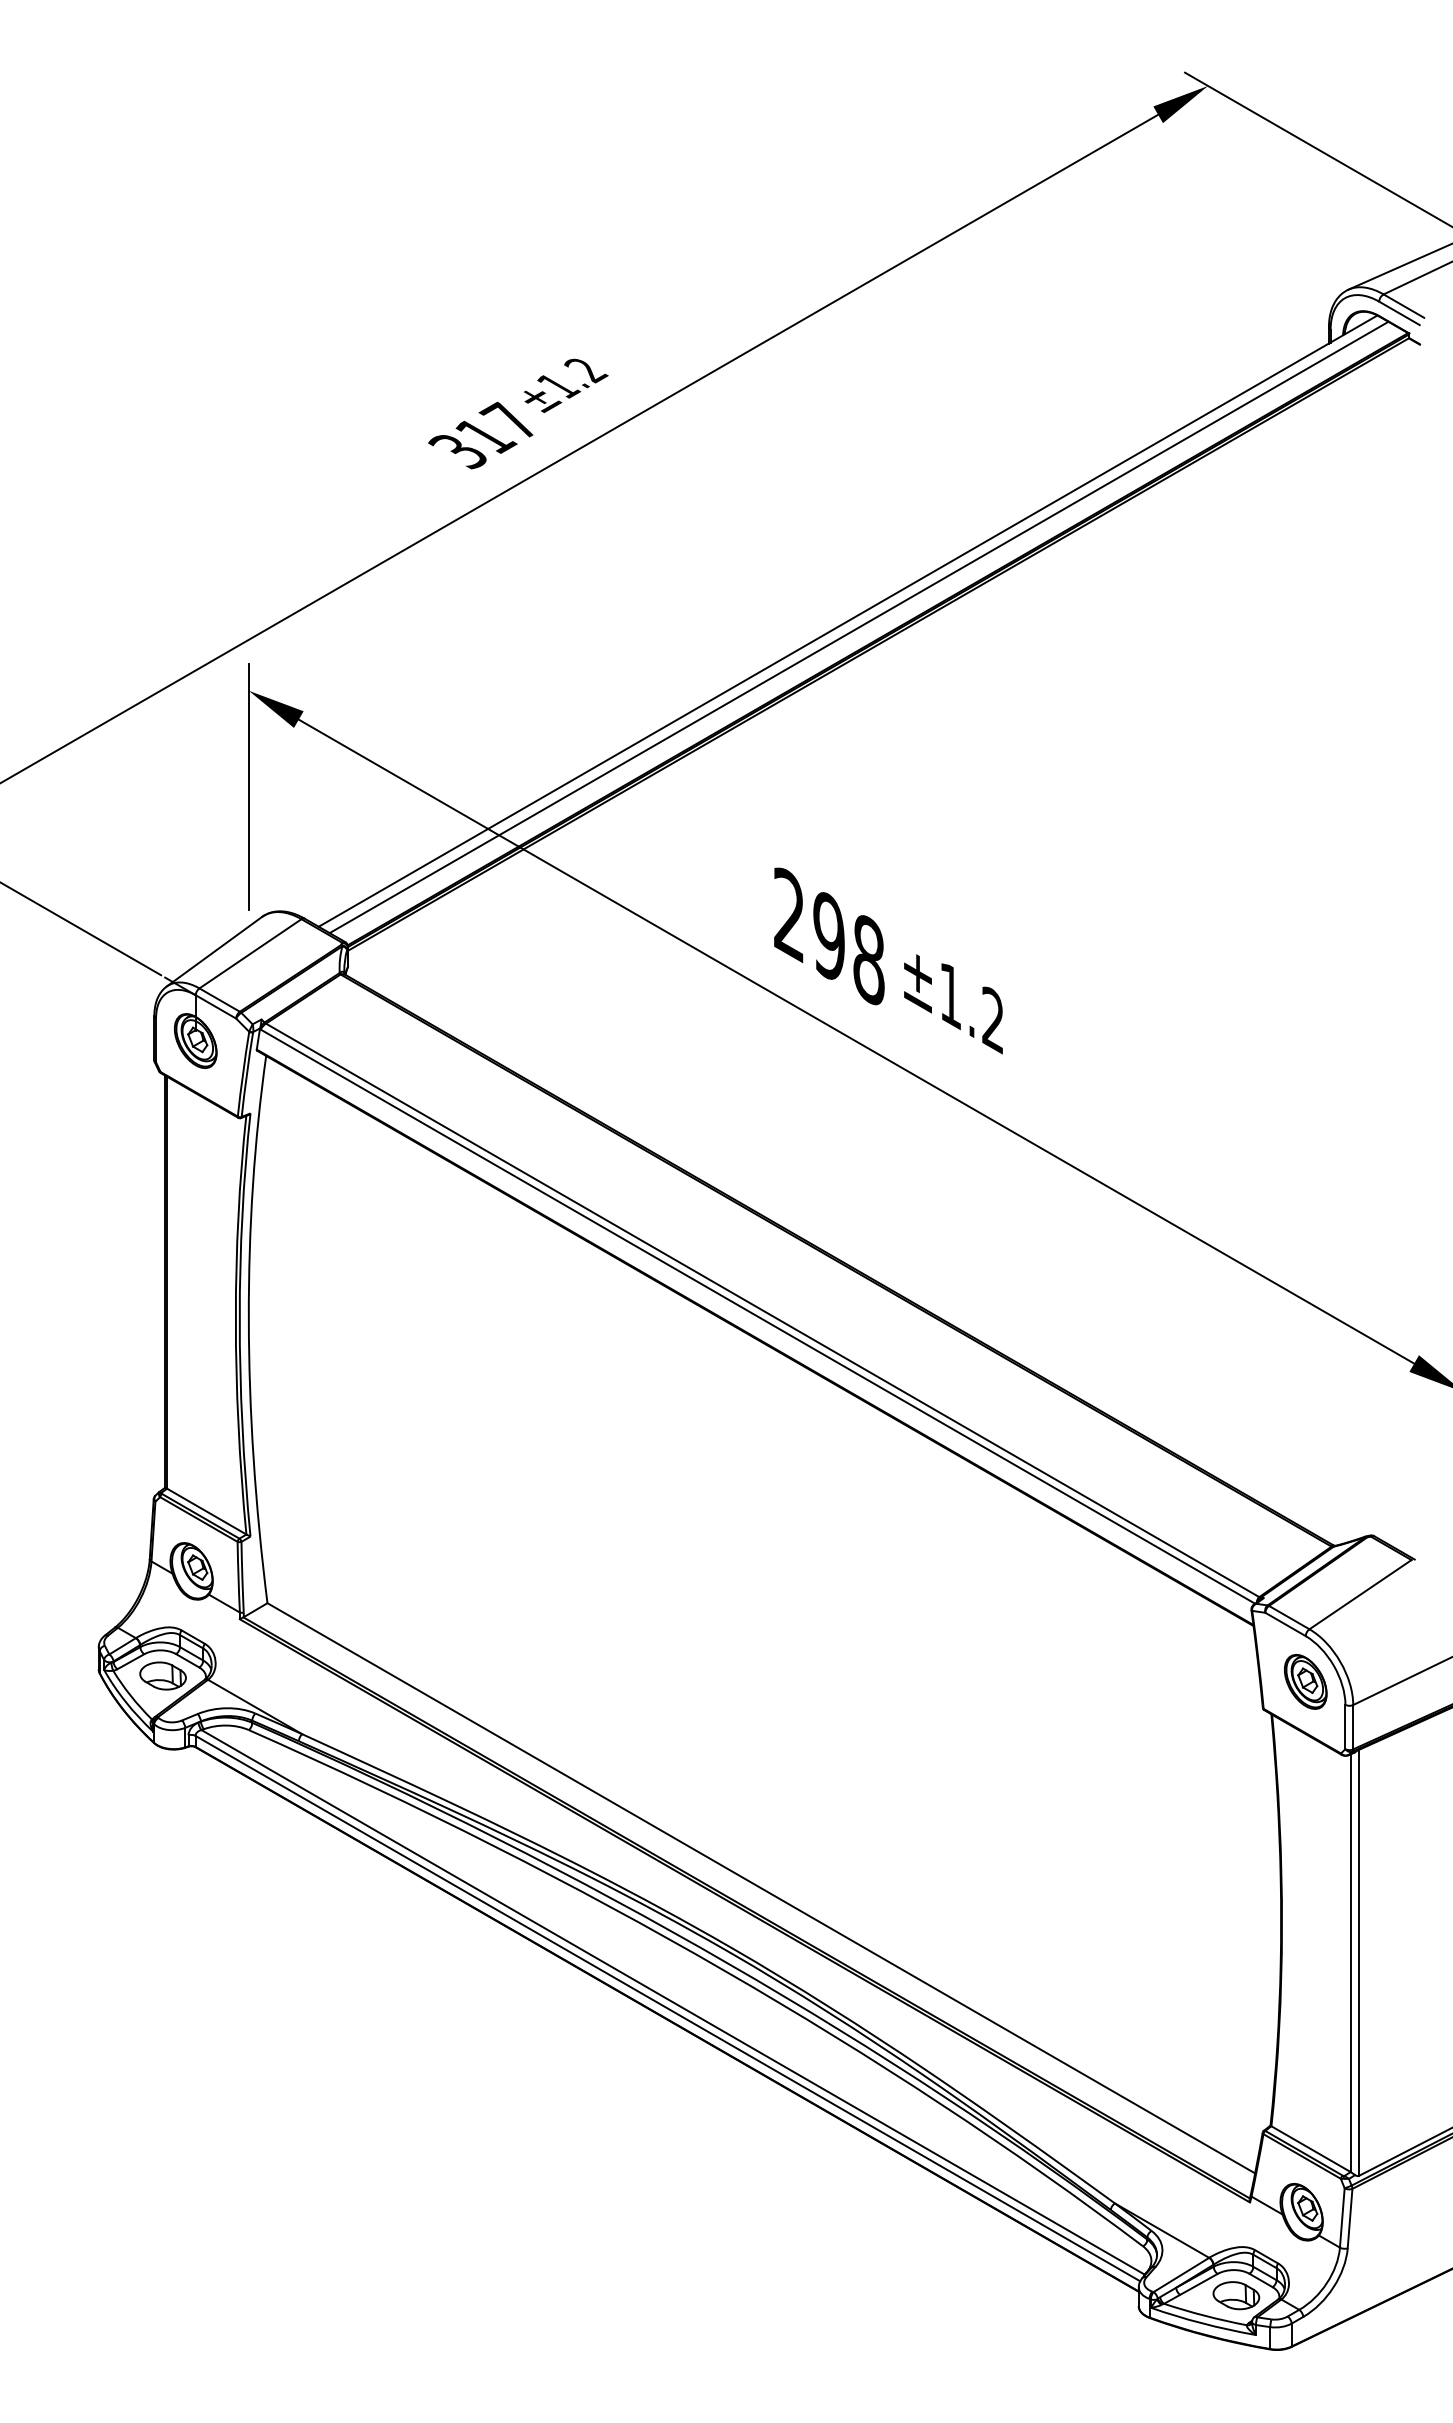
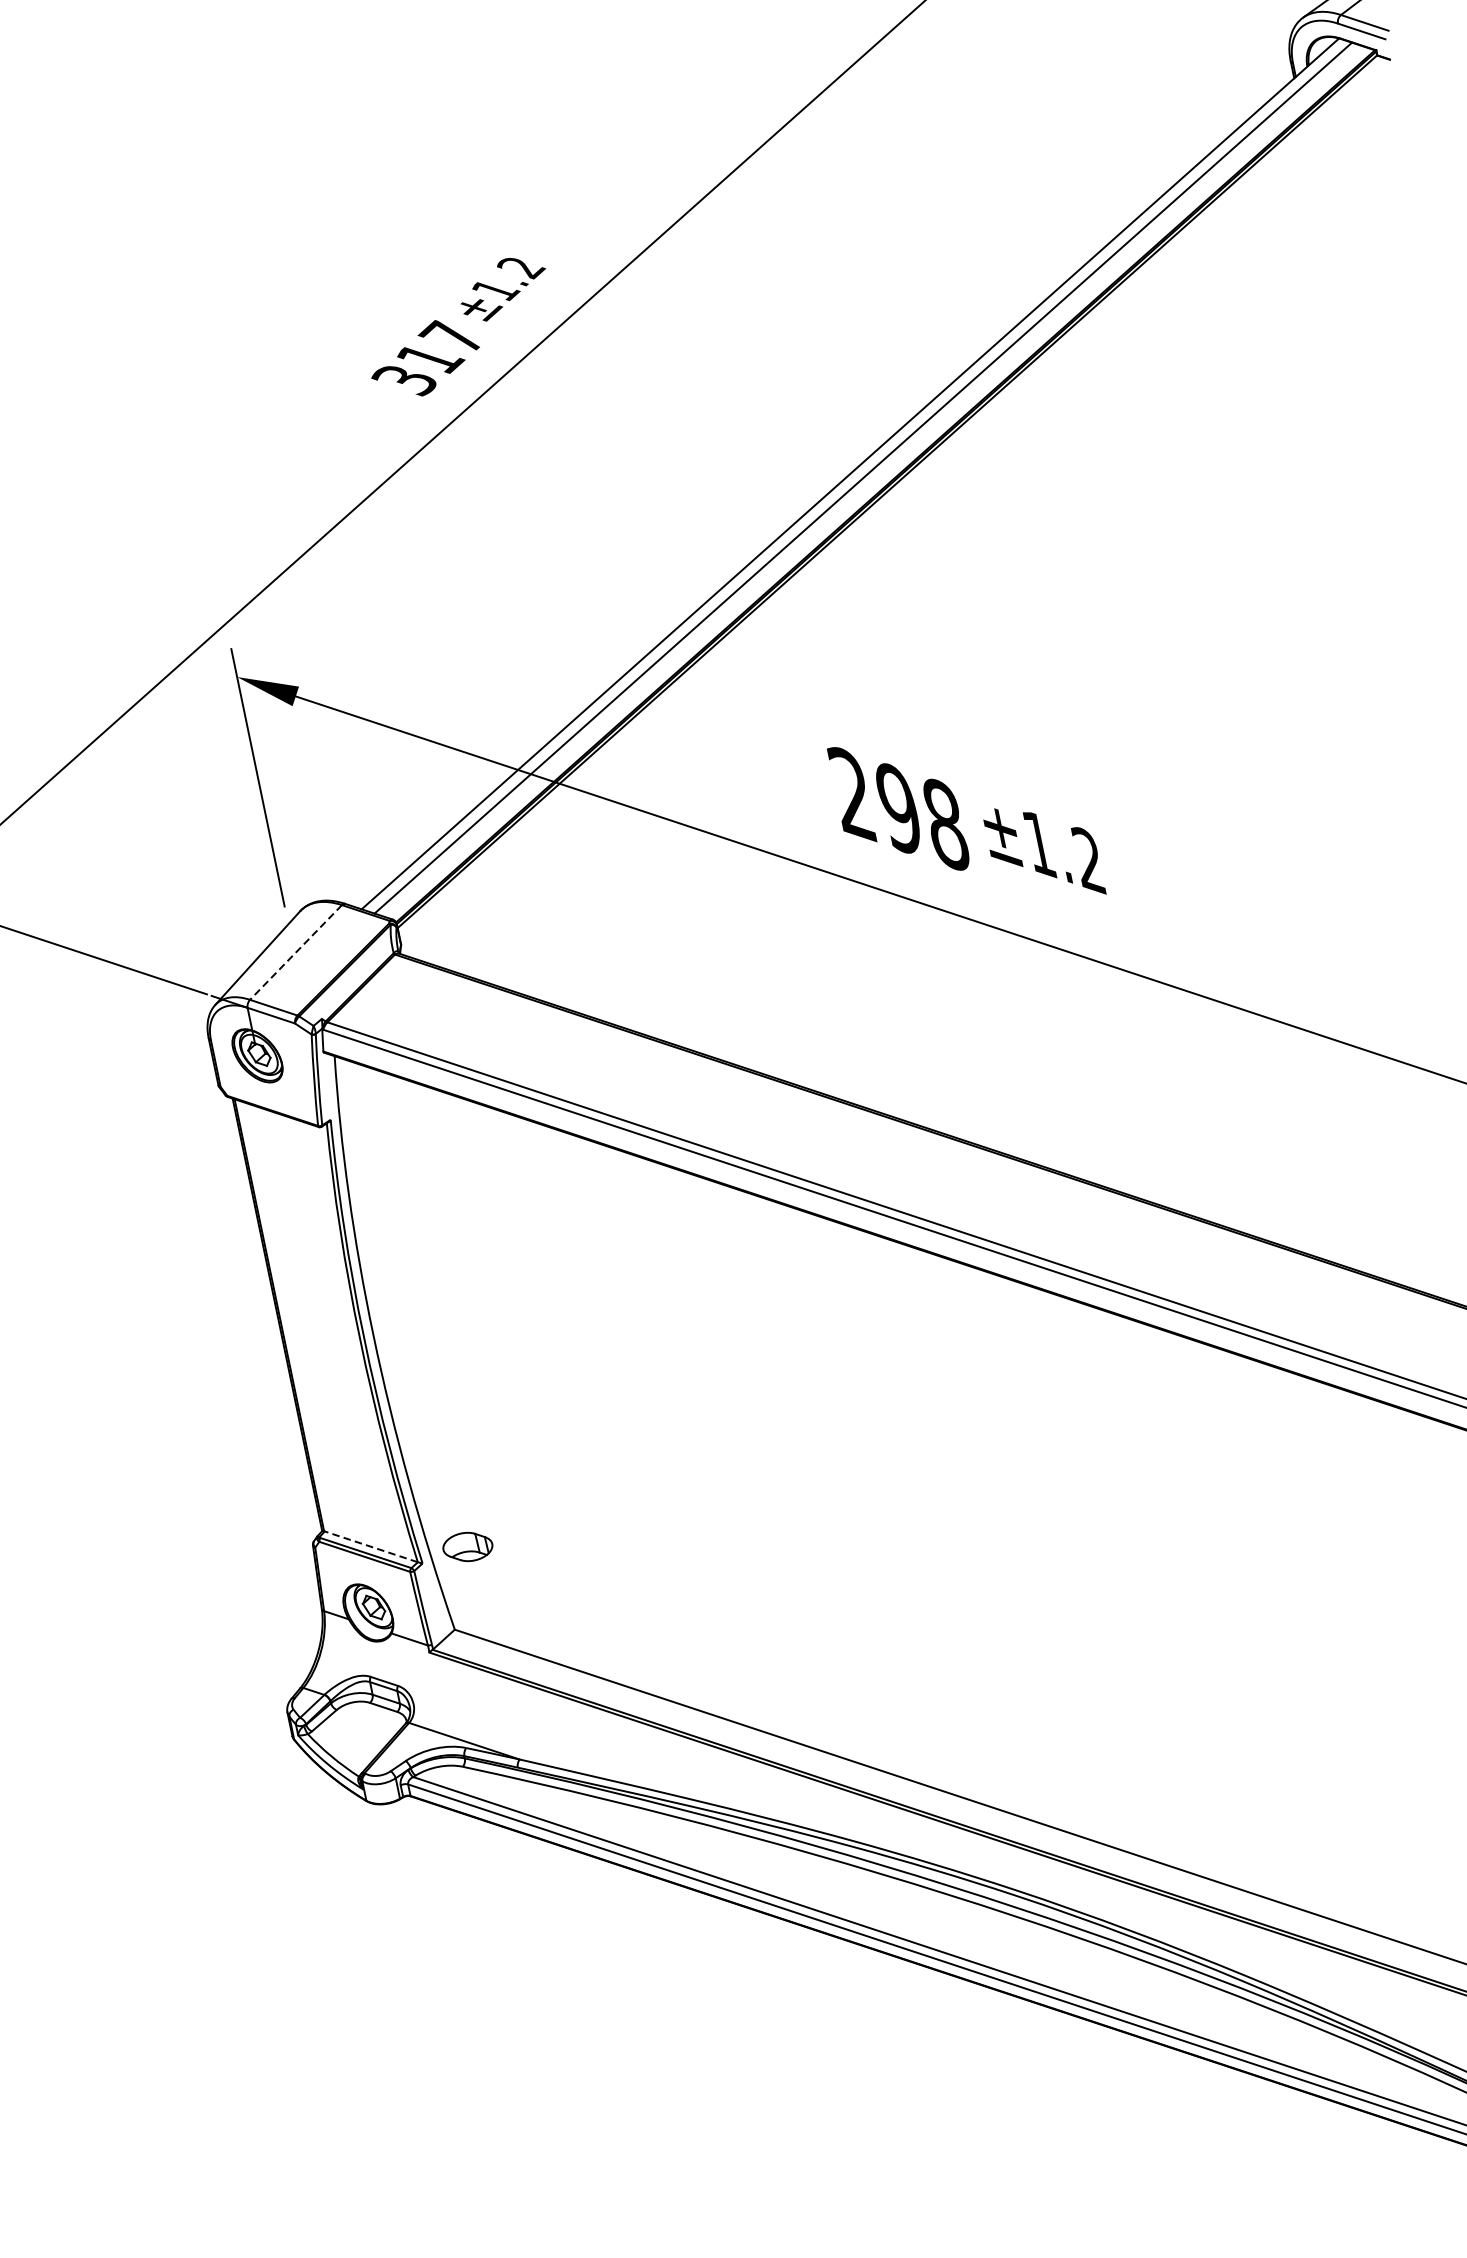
line: (250, 953) -> (295, 952), solid -> dashed
line: (206, 1511) -> (370, 1546), solid -> dashed
part: (162, 1675) -> (467, 1546), moved

